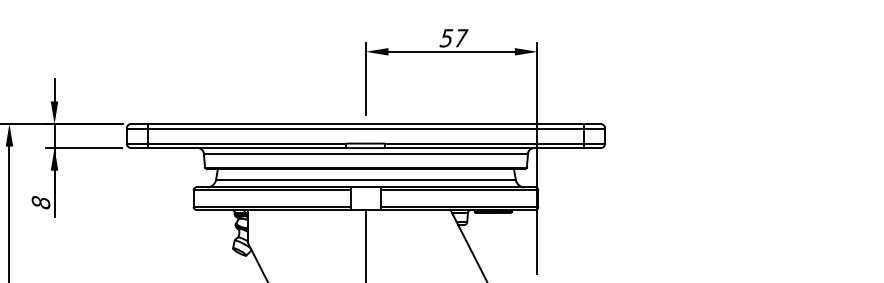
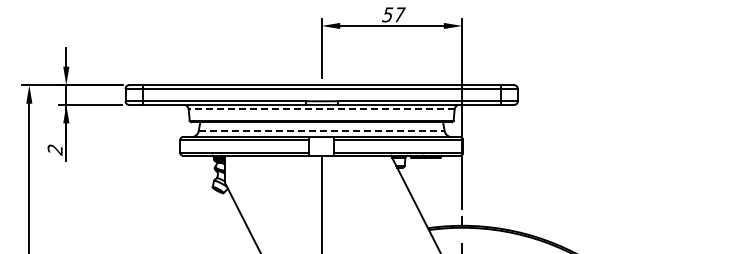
line: (365, 153) -> (321, 109), solid -> dashed
line: (365, 180) -> (321, 131), solid -> dashed
text: (40, 202) -> (54, 149), 8 -> 2

